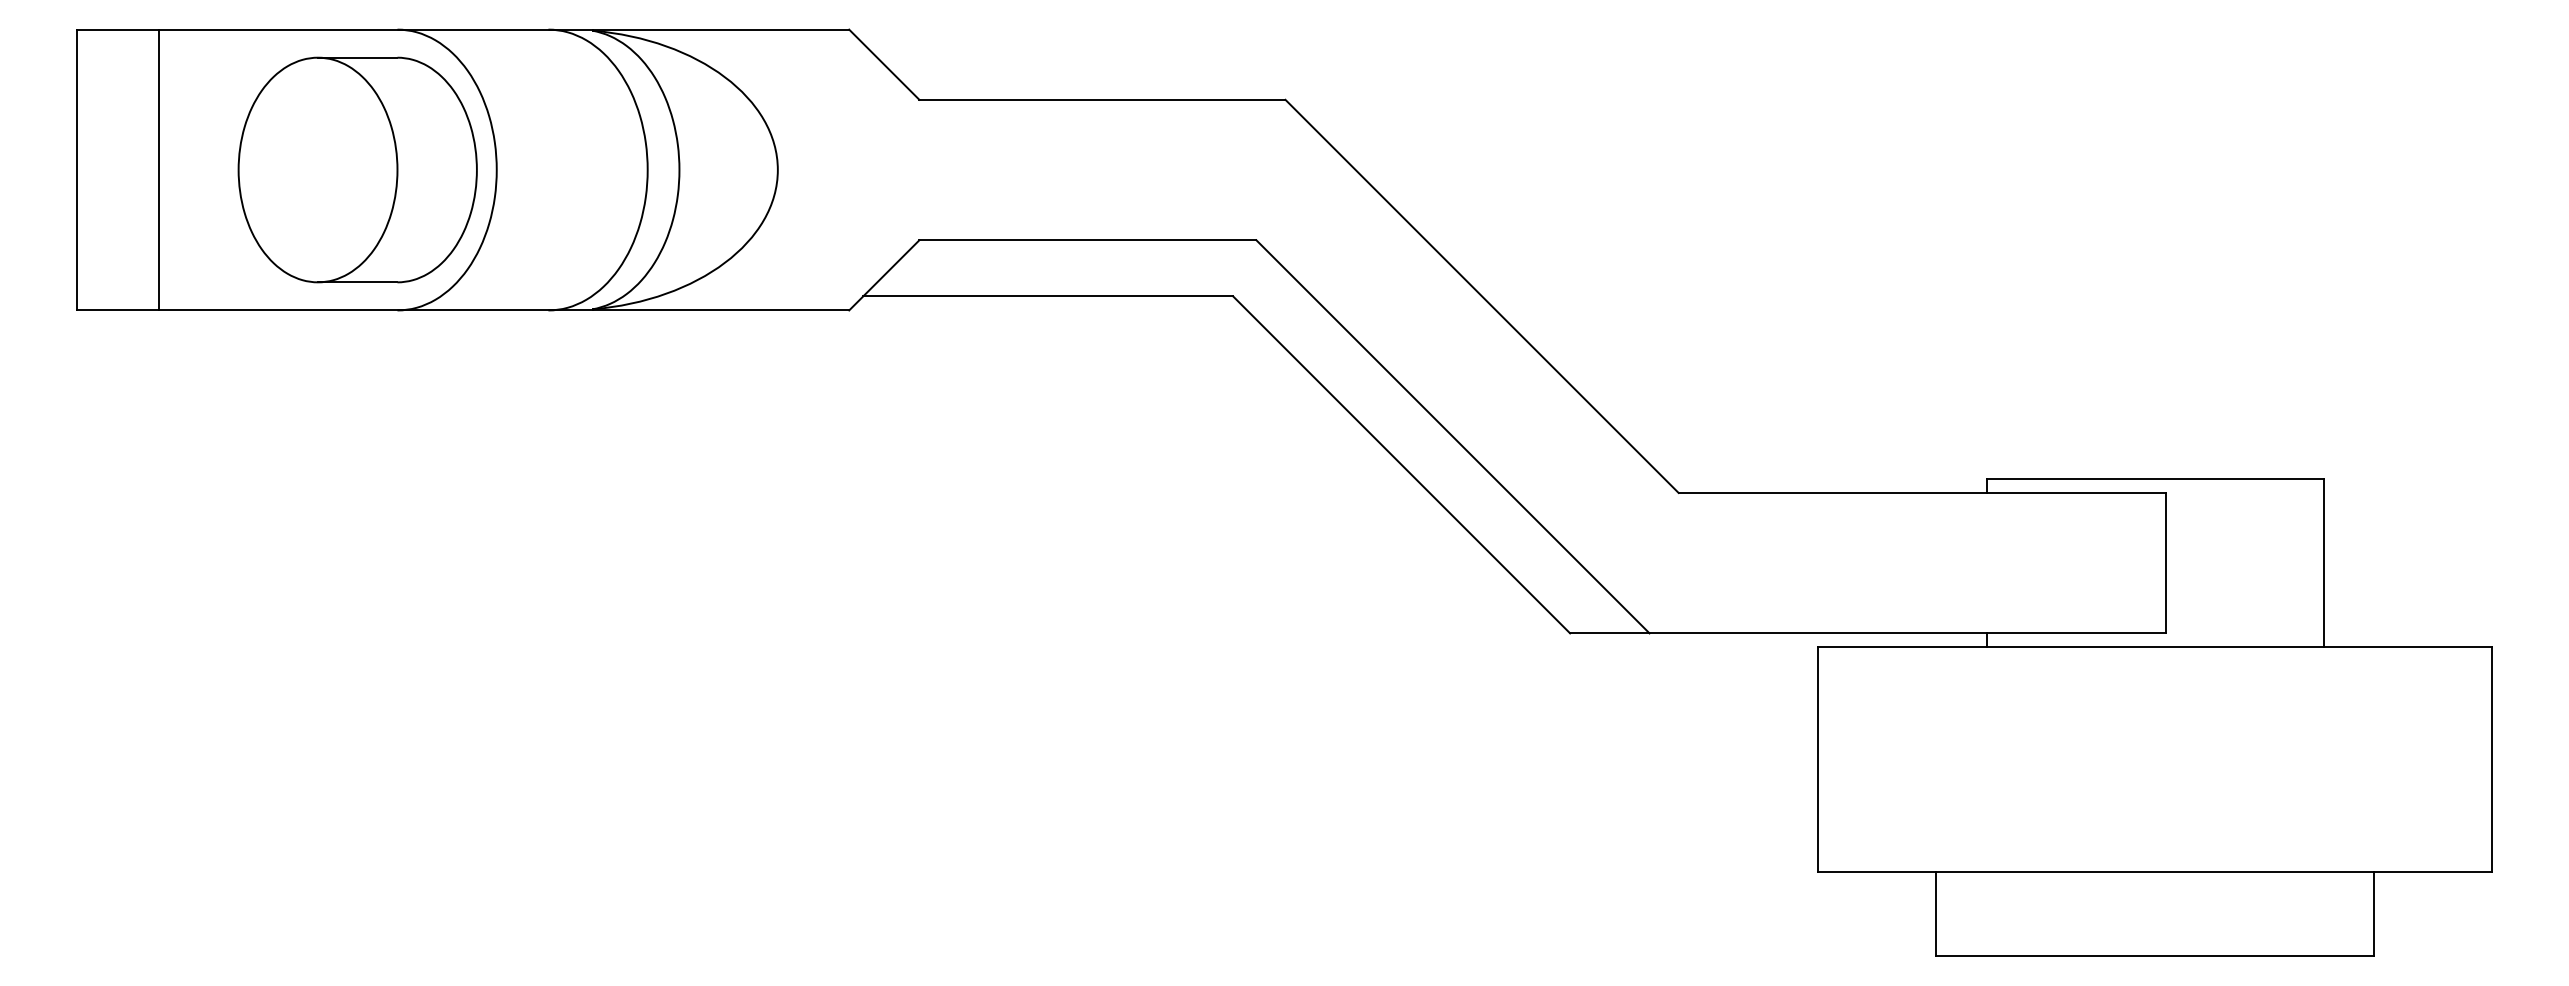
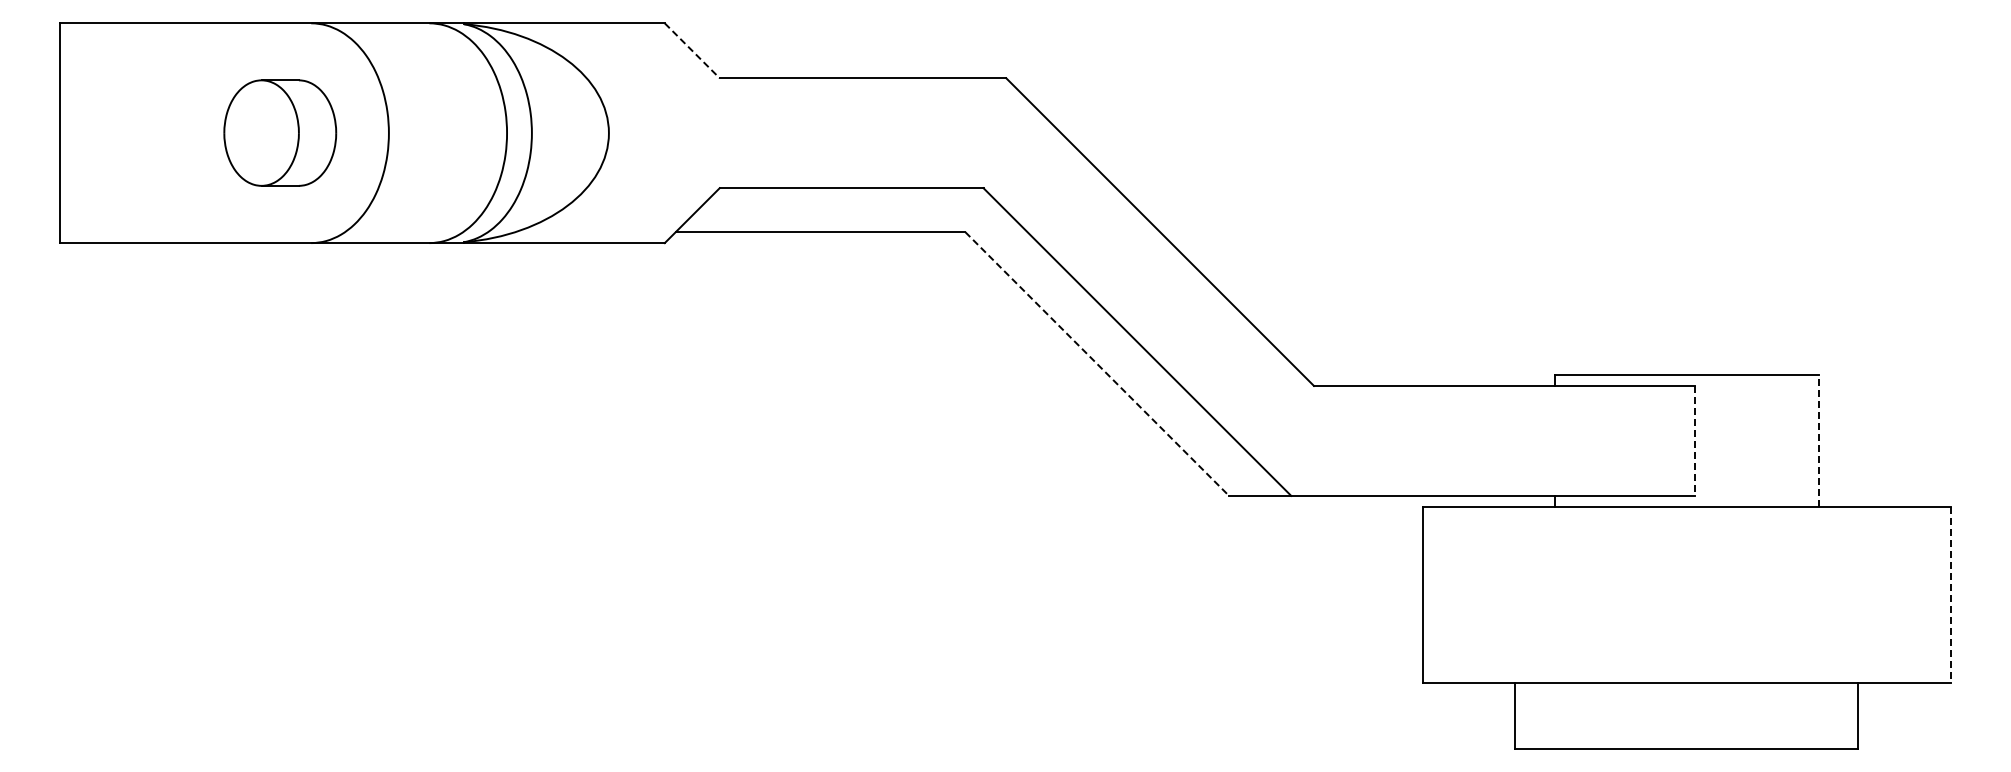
line: (884, 64) -> (692, 50), solid -> dashed
part: (358, 169) -> (280, 132), size x0.6
line: (158, 170) -> (124, 133), removed
line: (1402, 465) -> (1097, 364), solid -> dashed
line: (2166, 562) -> (1695, 440), solid -> dashed
line: (2323, 562) -> (1818, 440), solid -> dashed
line: (2491, 759) -> (1950, 594), solid -> dashed

